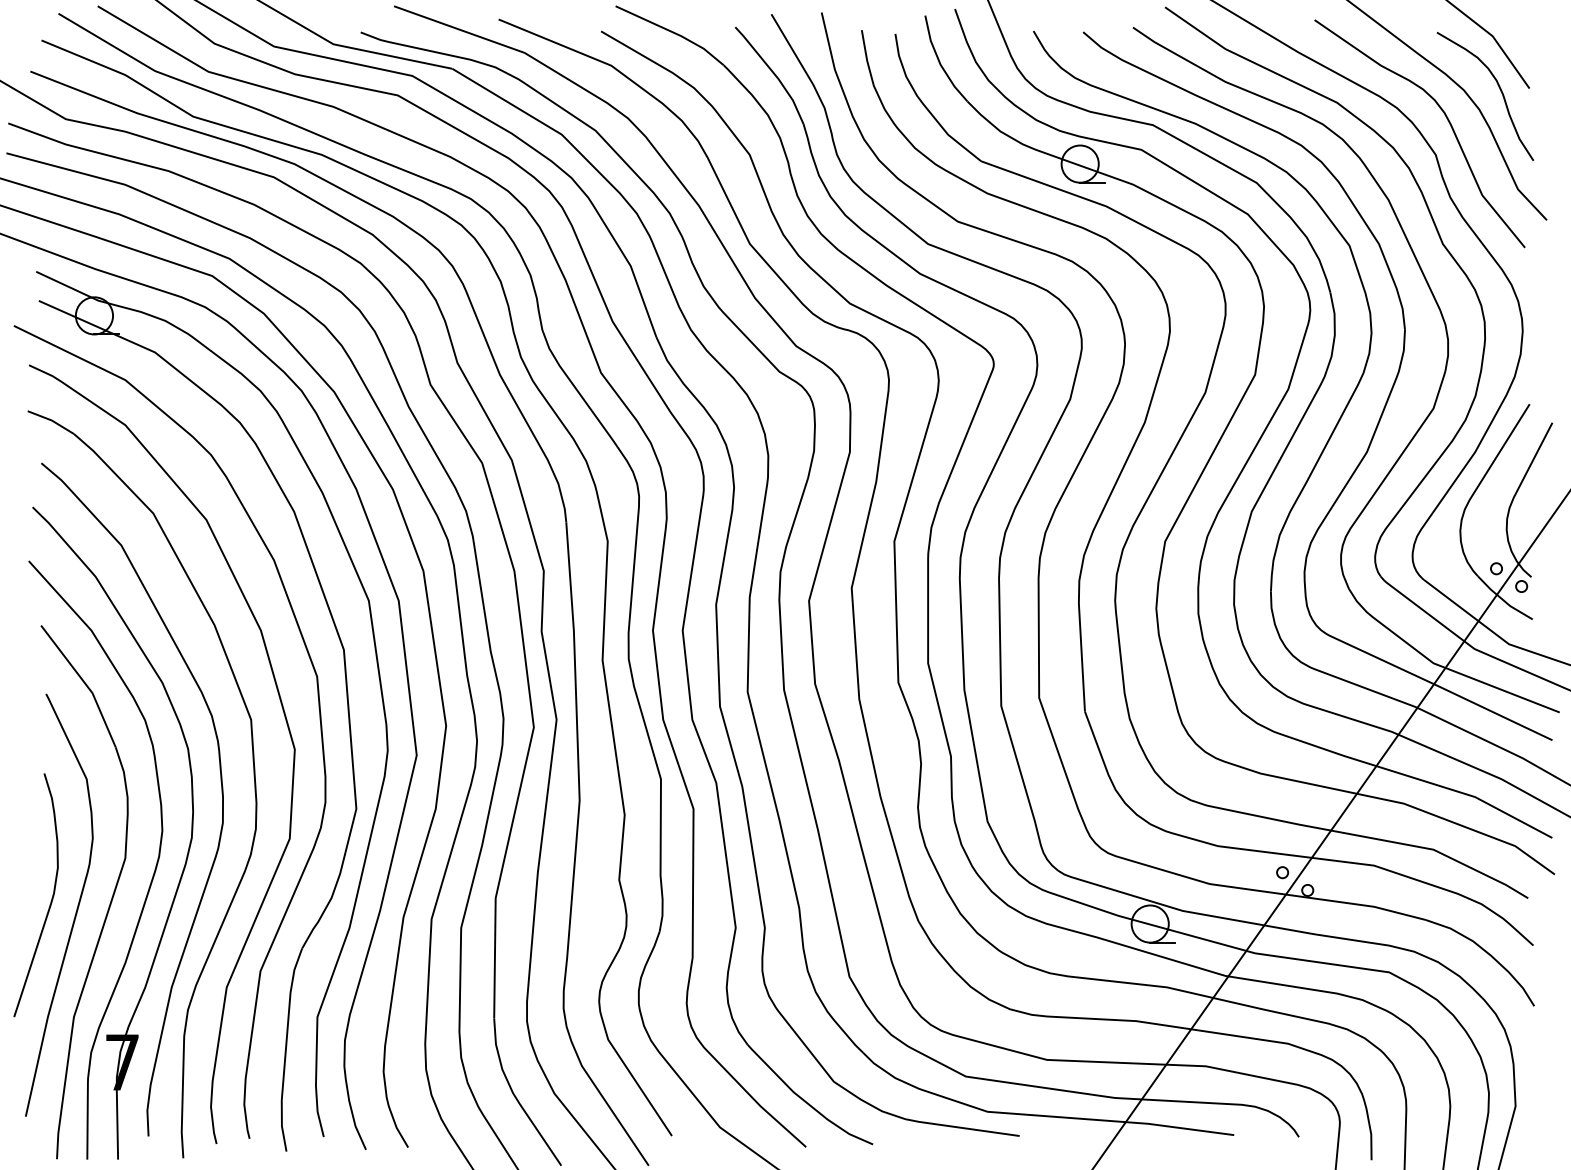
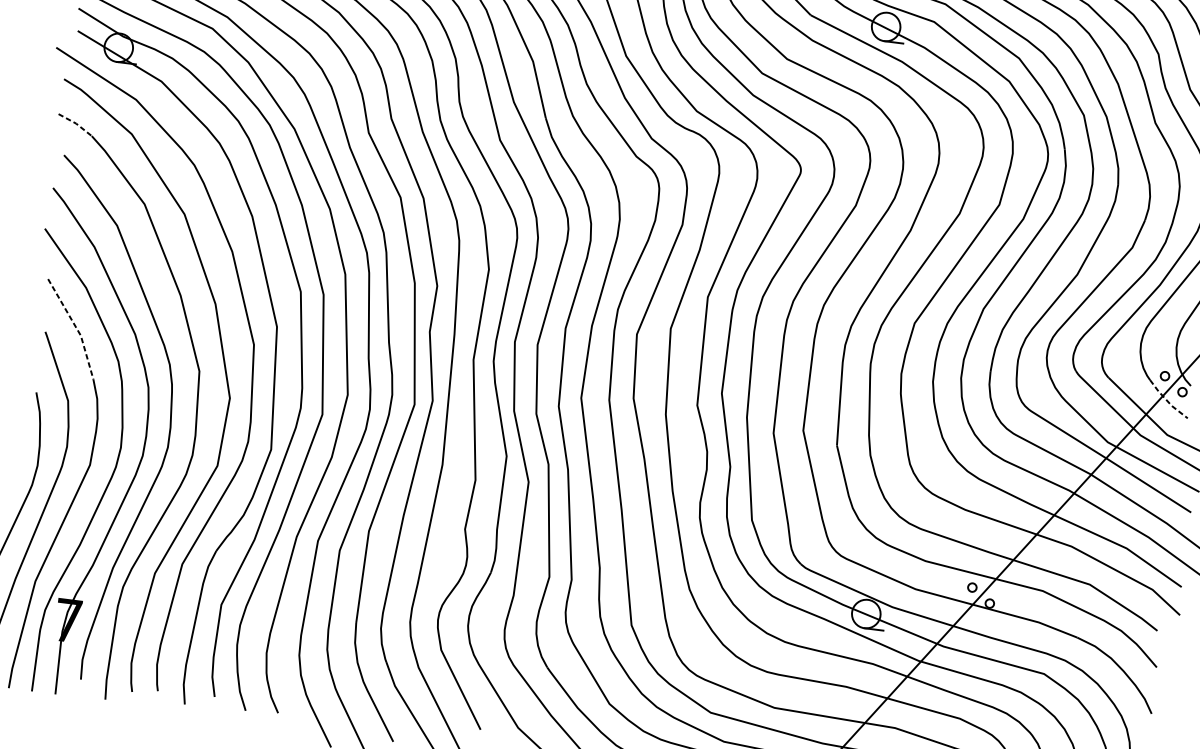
line: (51, 420) -> (75, 123), solid -> dashed
line: (1503, 600) -> (1167, 401), solid -> dashed
line: (85, 683) -> (76, 327), solid -> dashed

